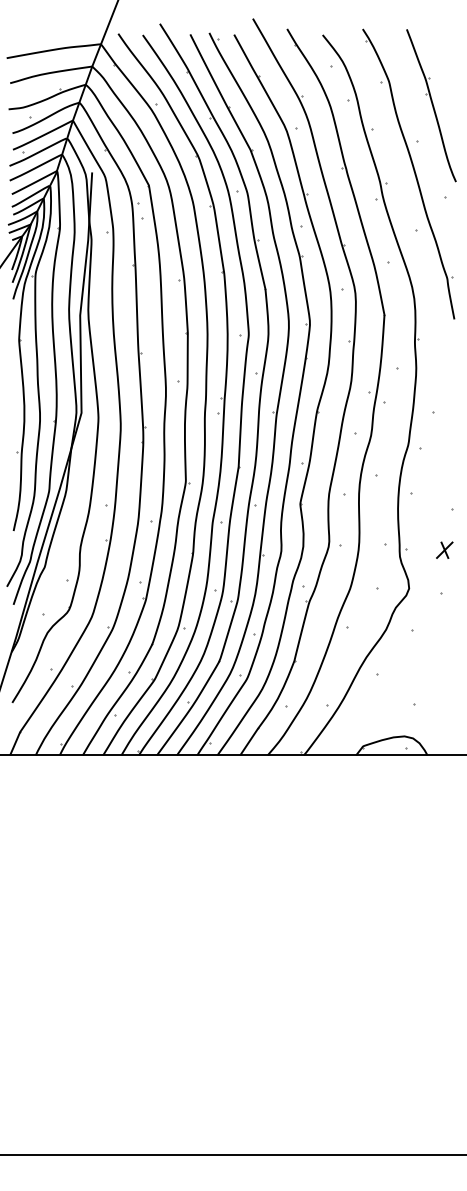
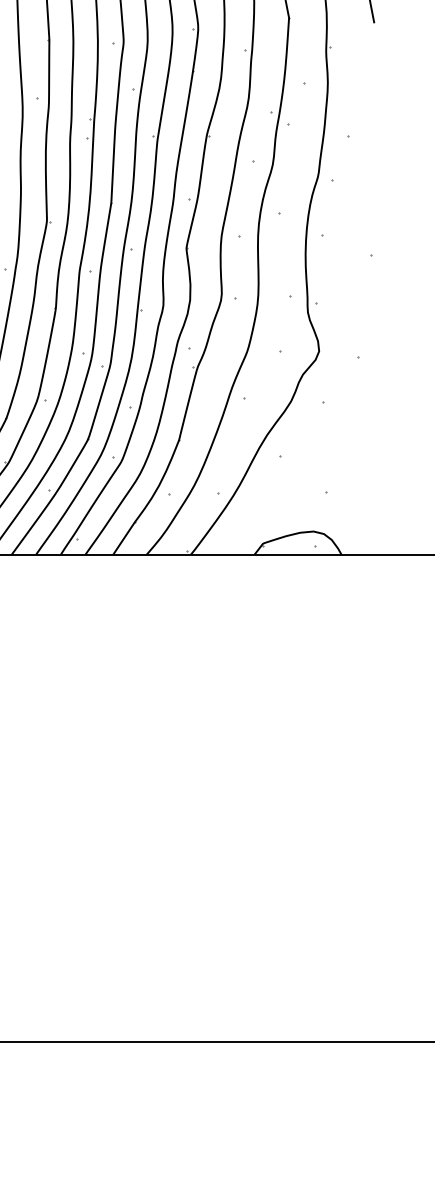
part: (444, 549) -> (362, 303), removed

